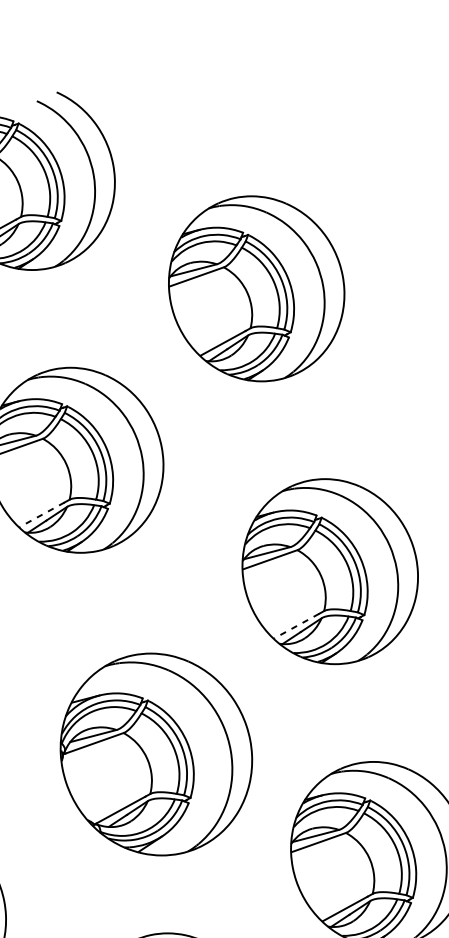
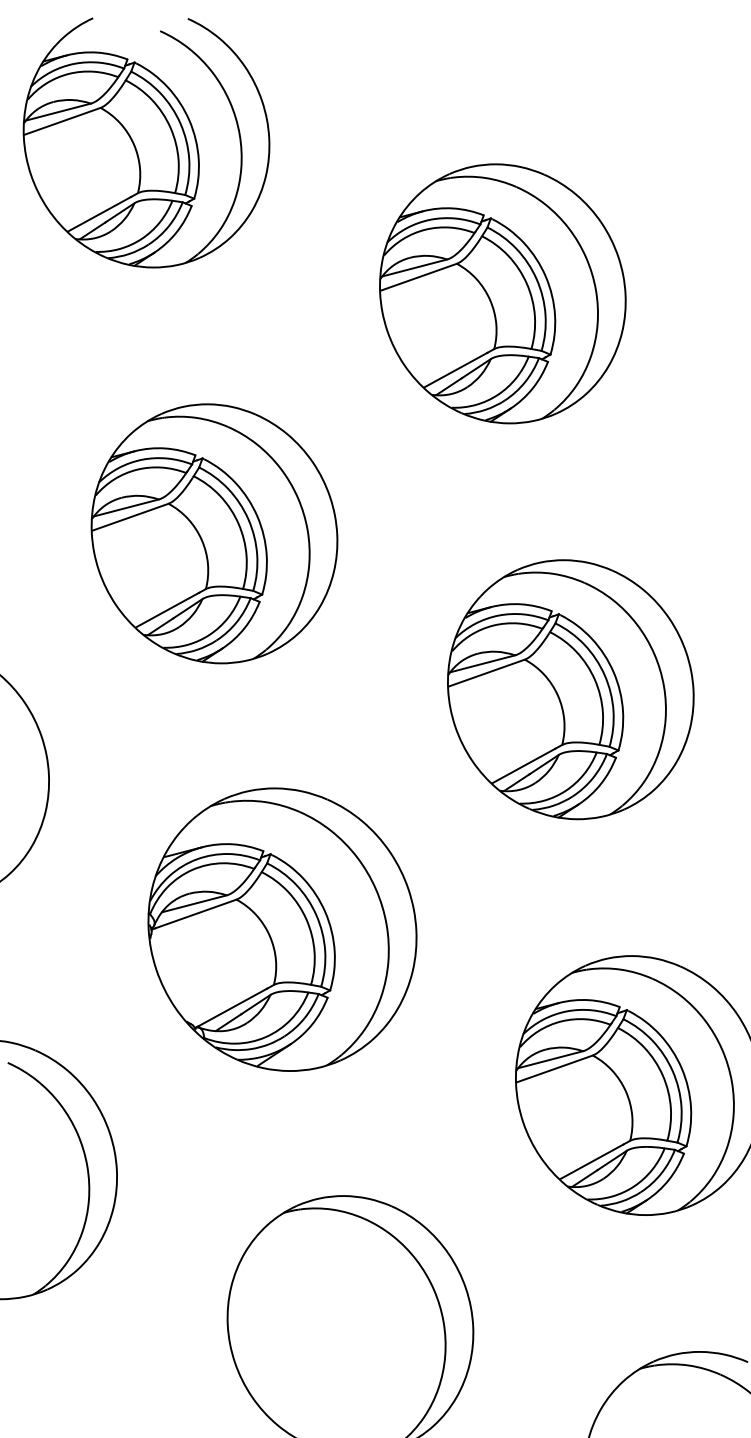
part: (256, 288) -> (502, 293), moved
line: (42, 515) -> (167, 610), dashed -> solid
line: (296, 625) -> (523, 765), dashed -> solid
part: (156, 754) -> (282, 929), moved

